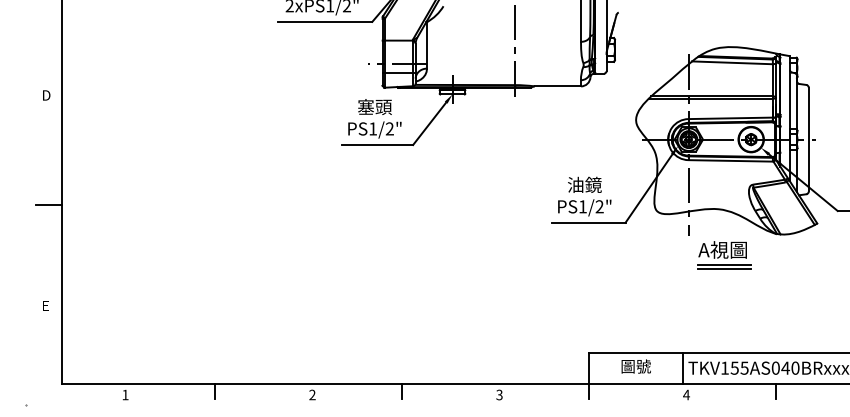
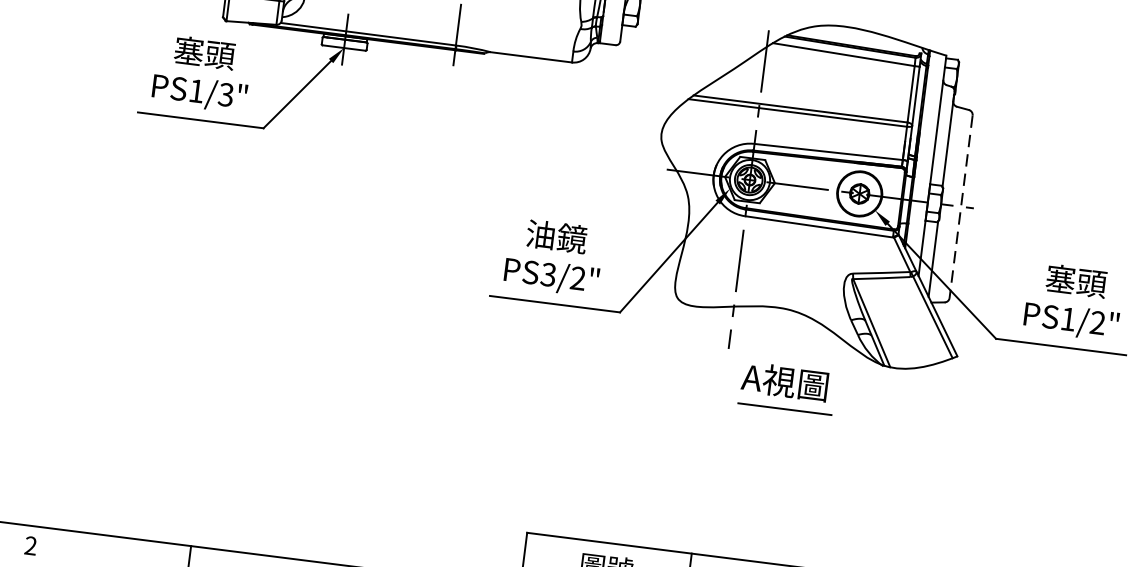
text: (389, 128) -> (225, 93), PS1/2" -> PS1/3"
line: (808, 139) -> (960, 206), solid -> dashed
text: (582, 206) -> (547, 274), PS1/2" -> PS3/2"
line: (724, 269) -> (783, 416), removed

